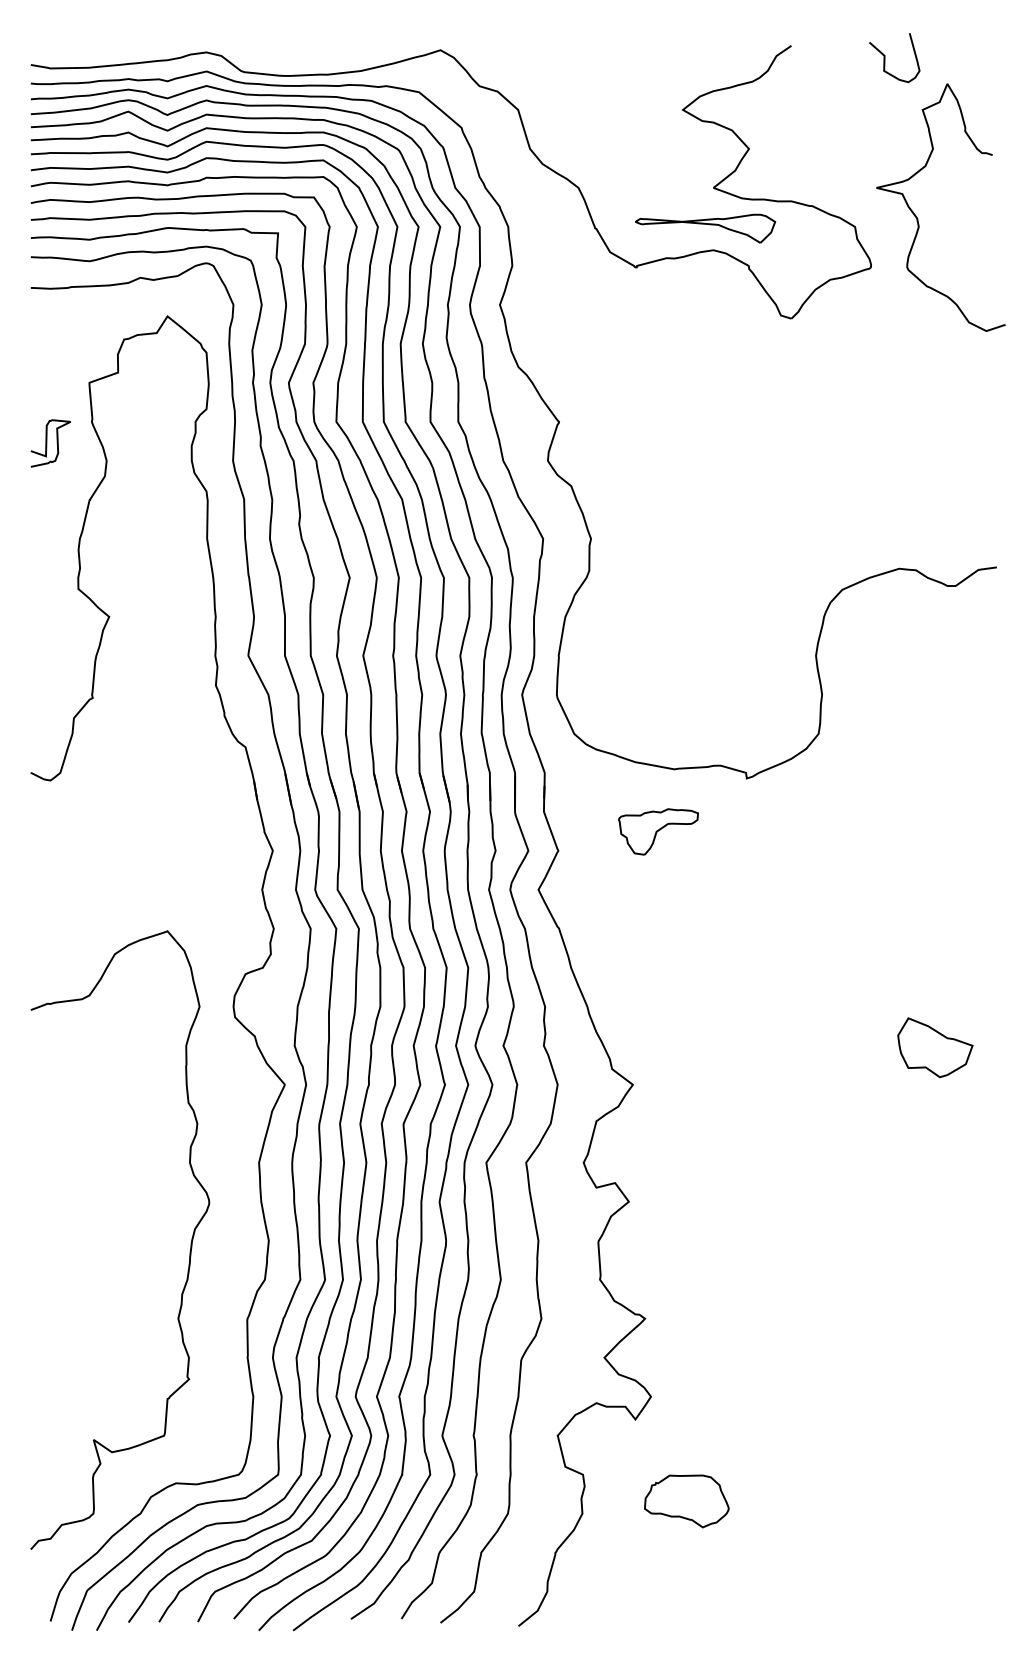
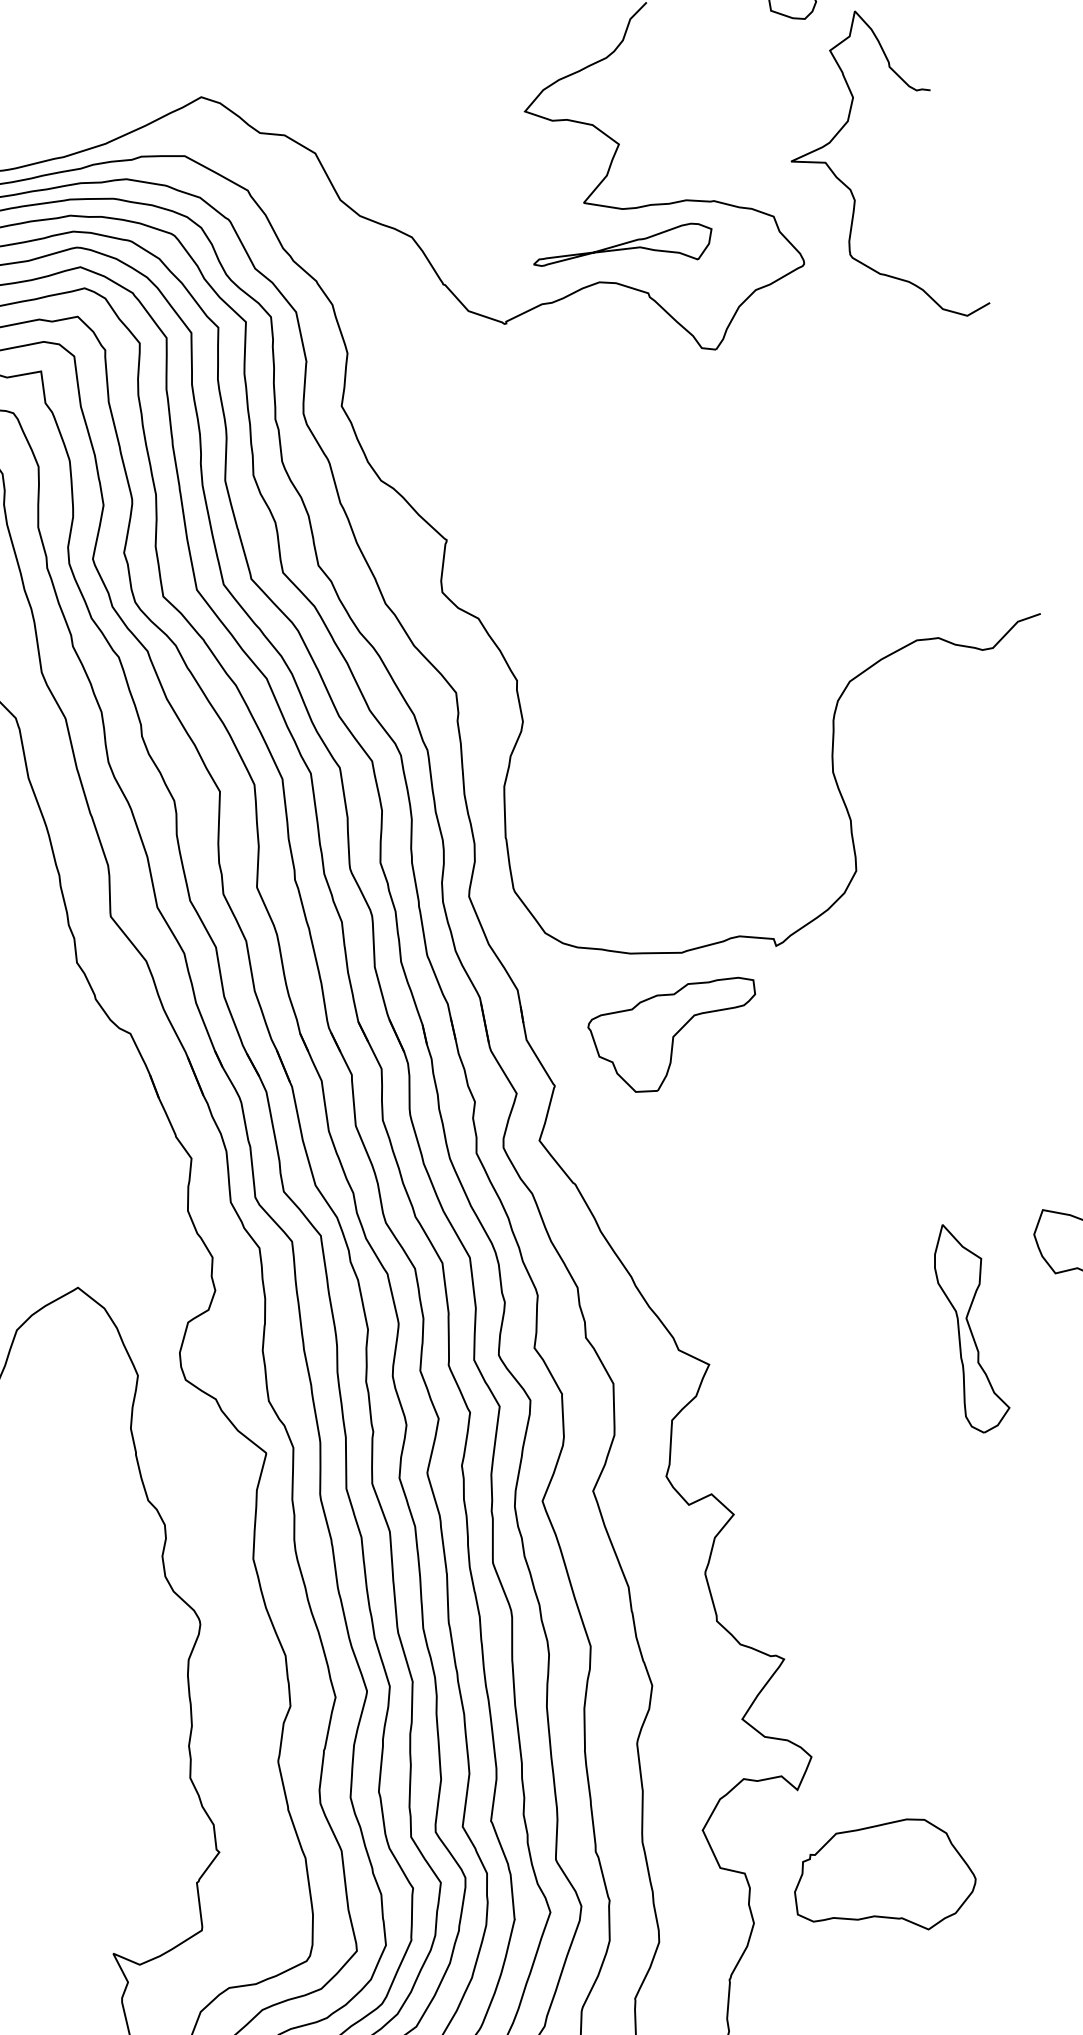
part: (705, 228) -> (624, 255), moved
part: (658, 831) -> (677, 1035), size x1.67
part: (836, 1095) -> (970, 1326), added
part: (686, 1501) -> (883, 1881), size x1.67

